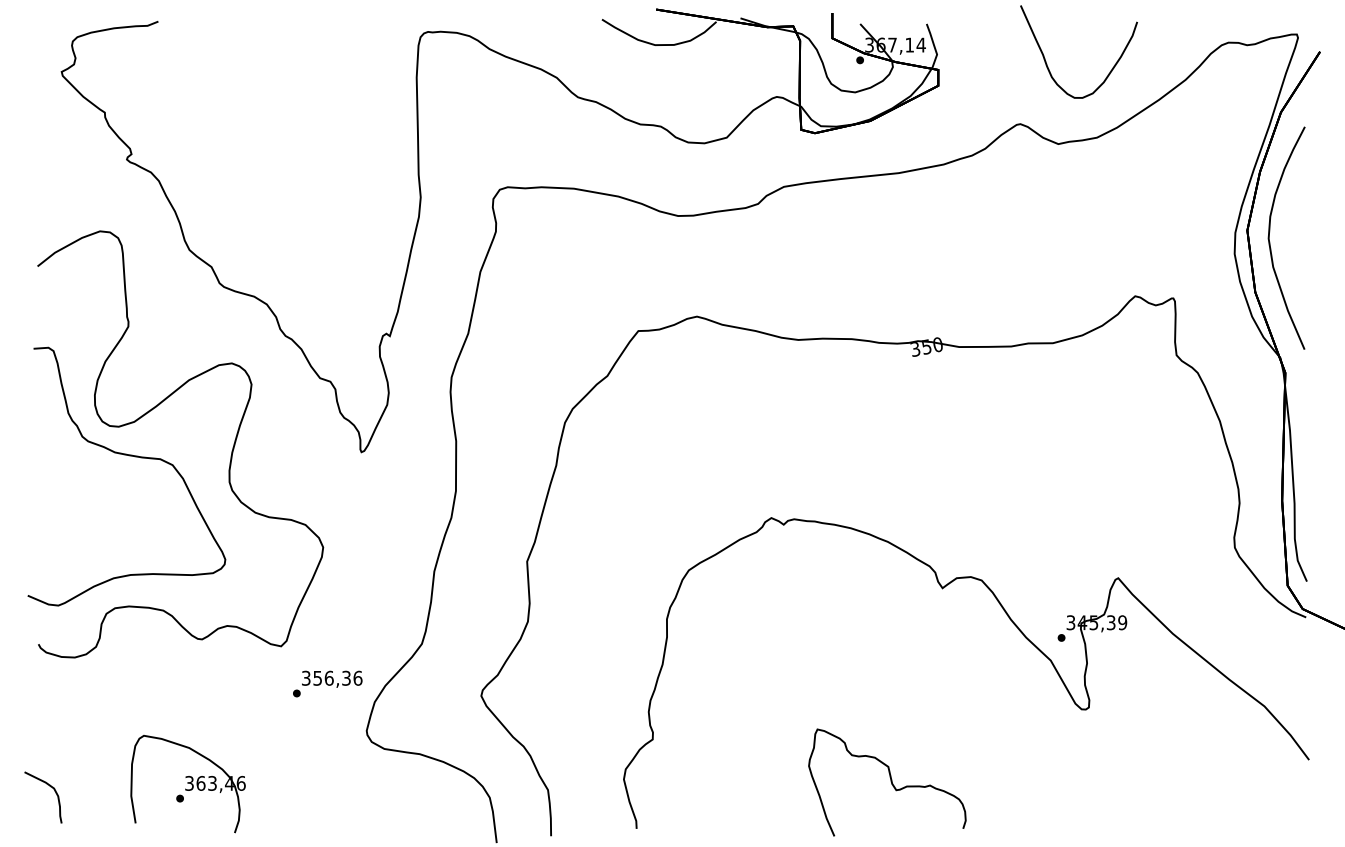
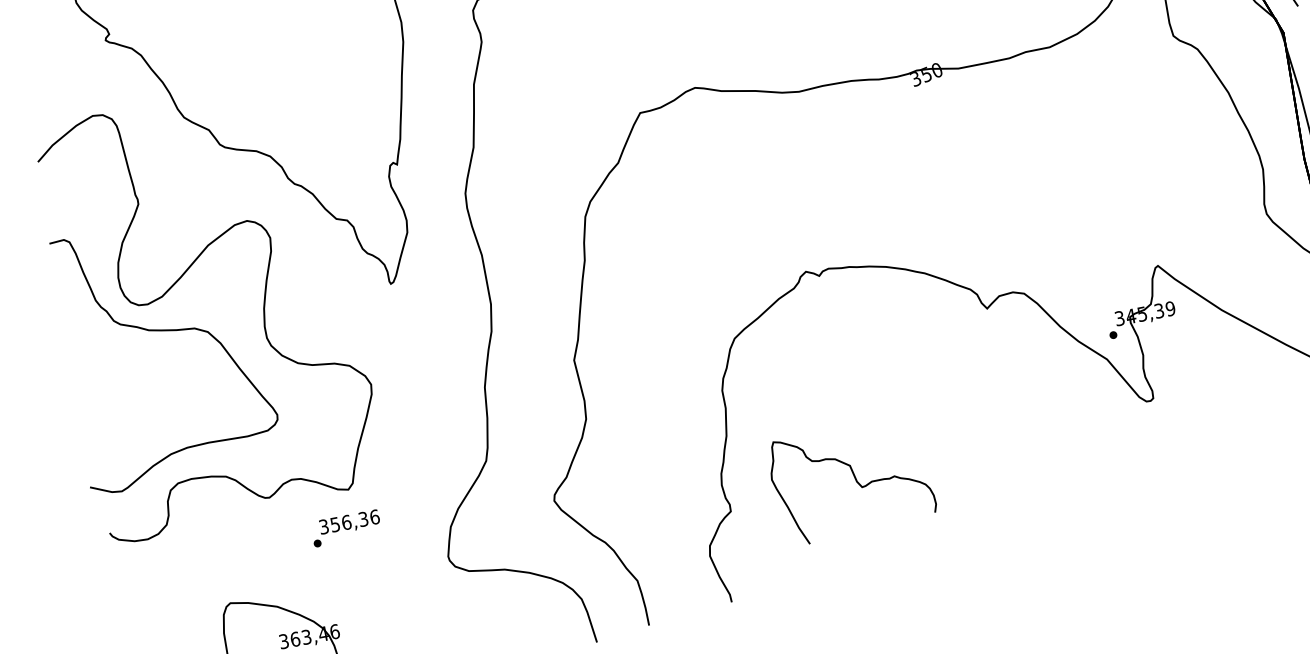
text: (327, 683) -> (345, 527), moved
part: (887, 782) -> (852, 481), moved

